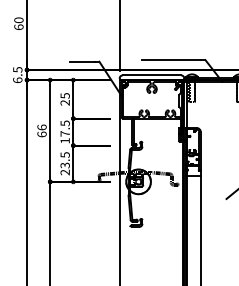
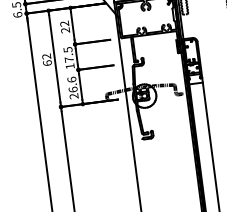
text: (64, 95) -> (63, 23), 25 -> 22
text: (41, 127) -> (46, 56), 66 -> 62
text: (64, 160) -> (71, 85), 23.5 -> 26.6

